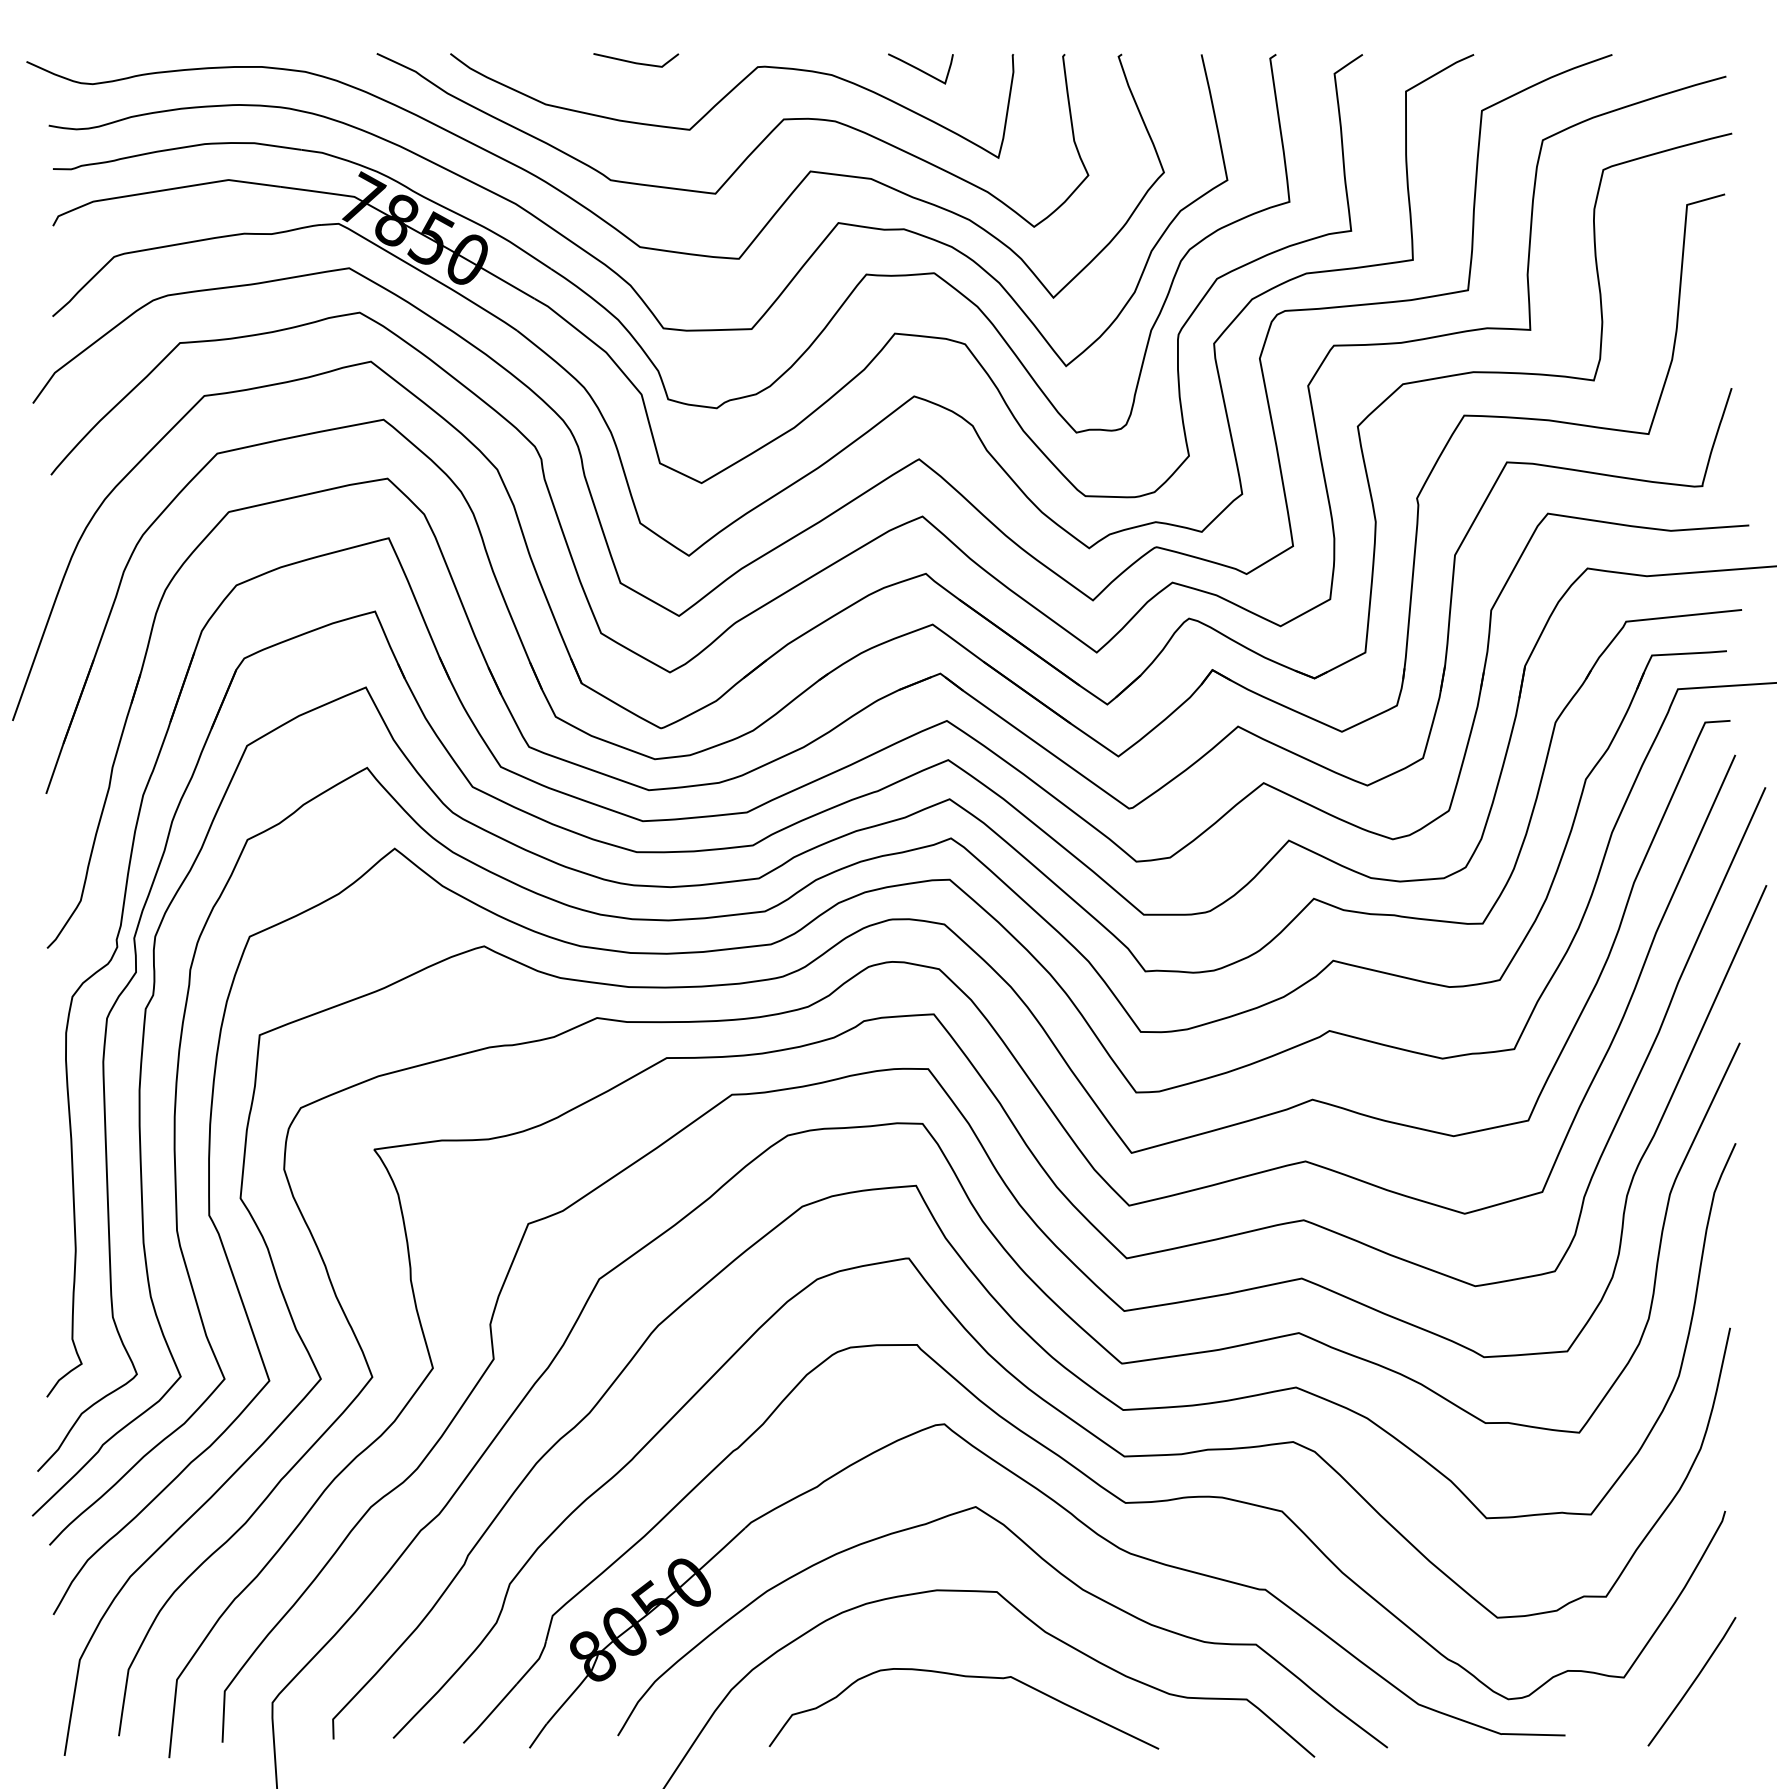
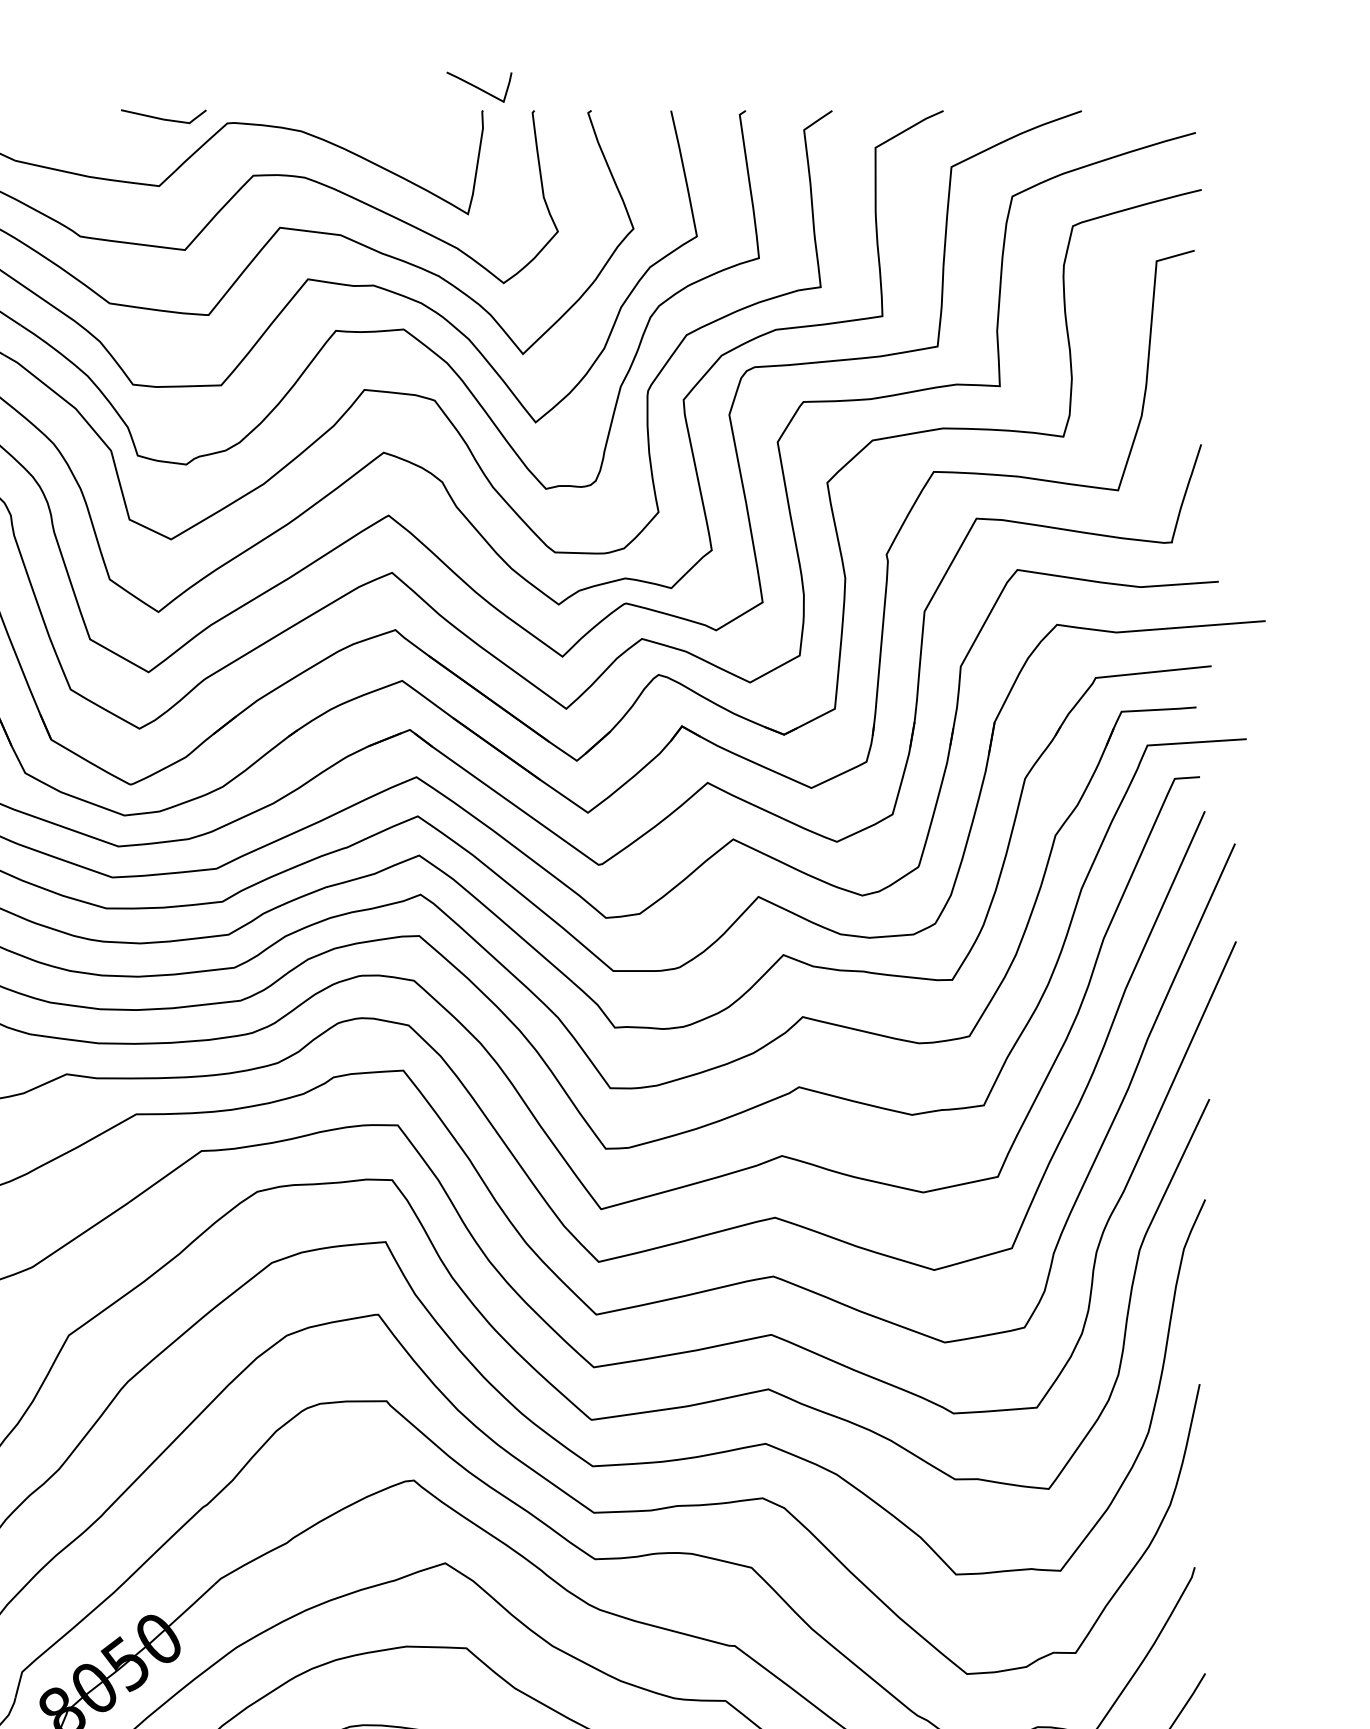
line: (636, 62) -> (164, 118), moved
curve: (919, 68) -> (478, 86), moved

